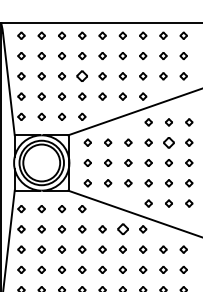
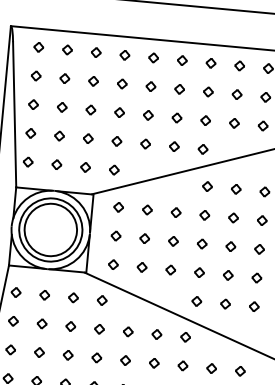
part: (82, 76) -> (119, 112), size x0.62
part: (168, 142) -> (232, 217), size x0.62
part: (122, 229) -> (156, 334), size x0.62

